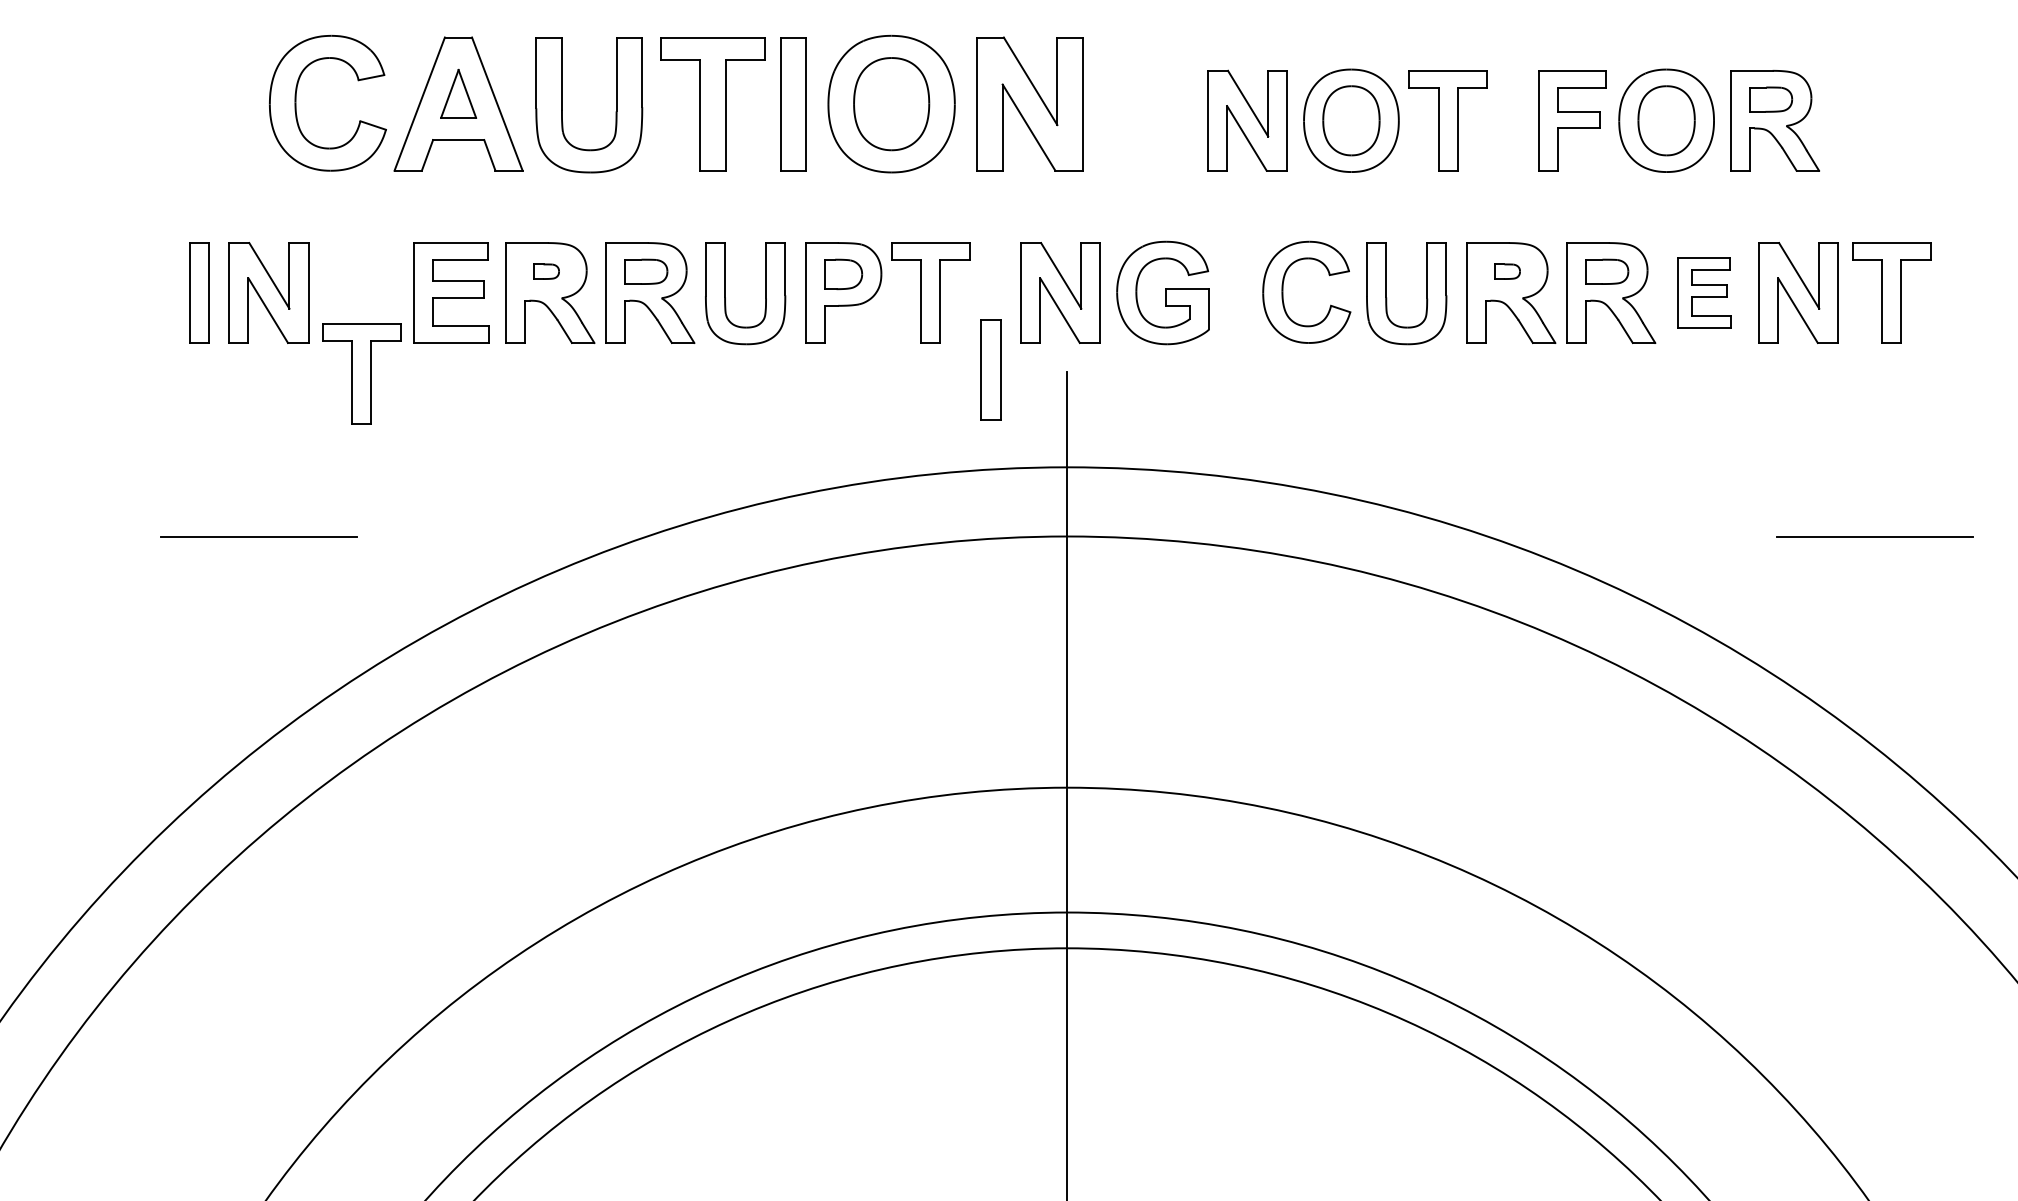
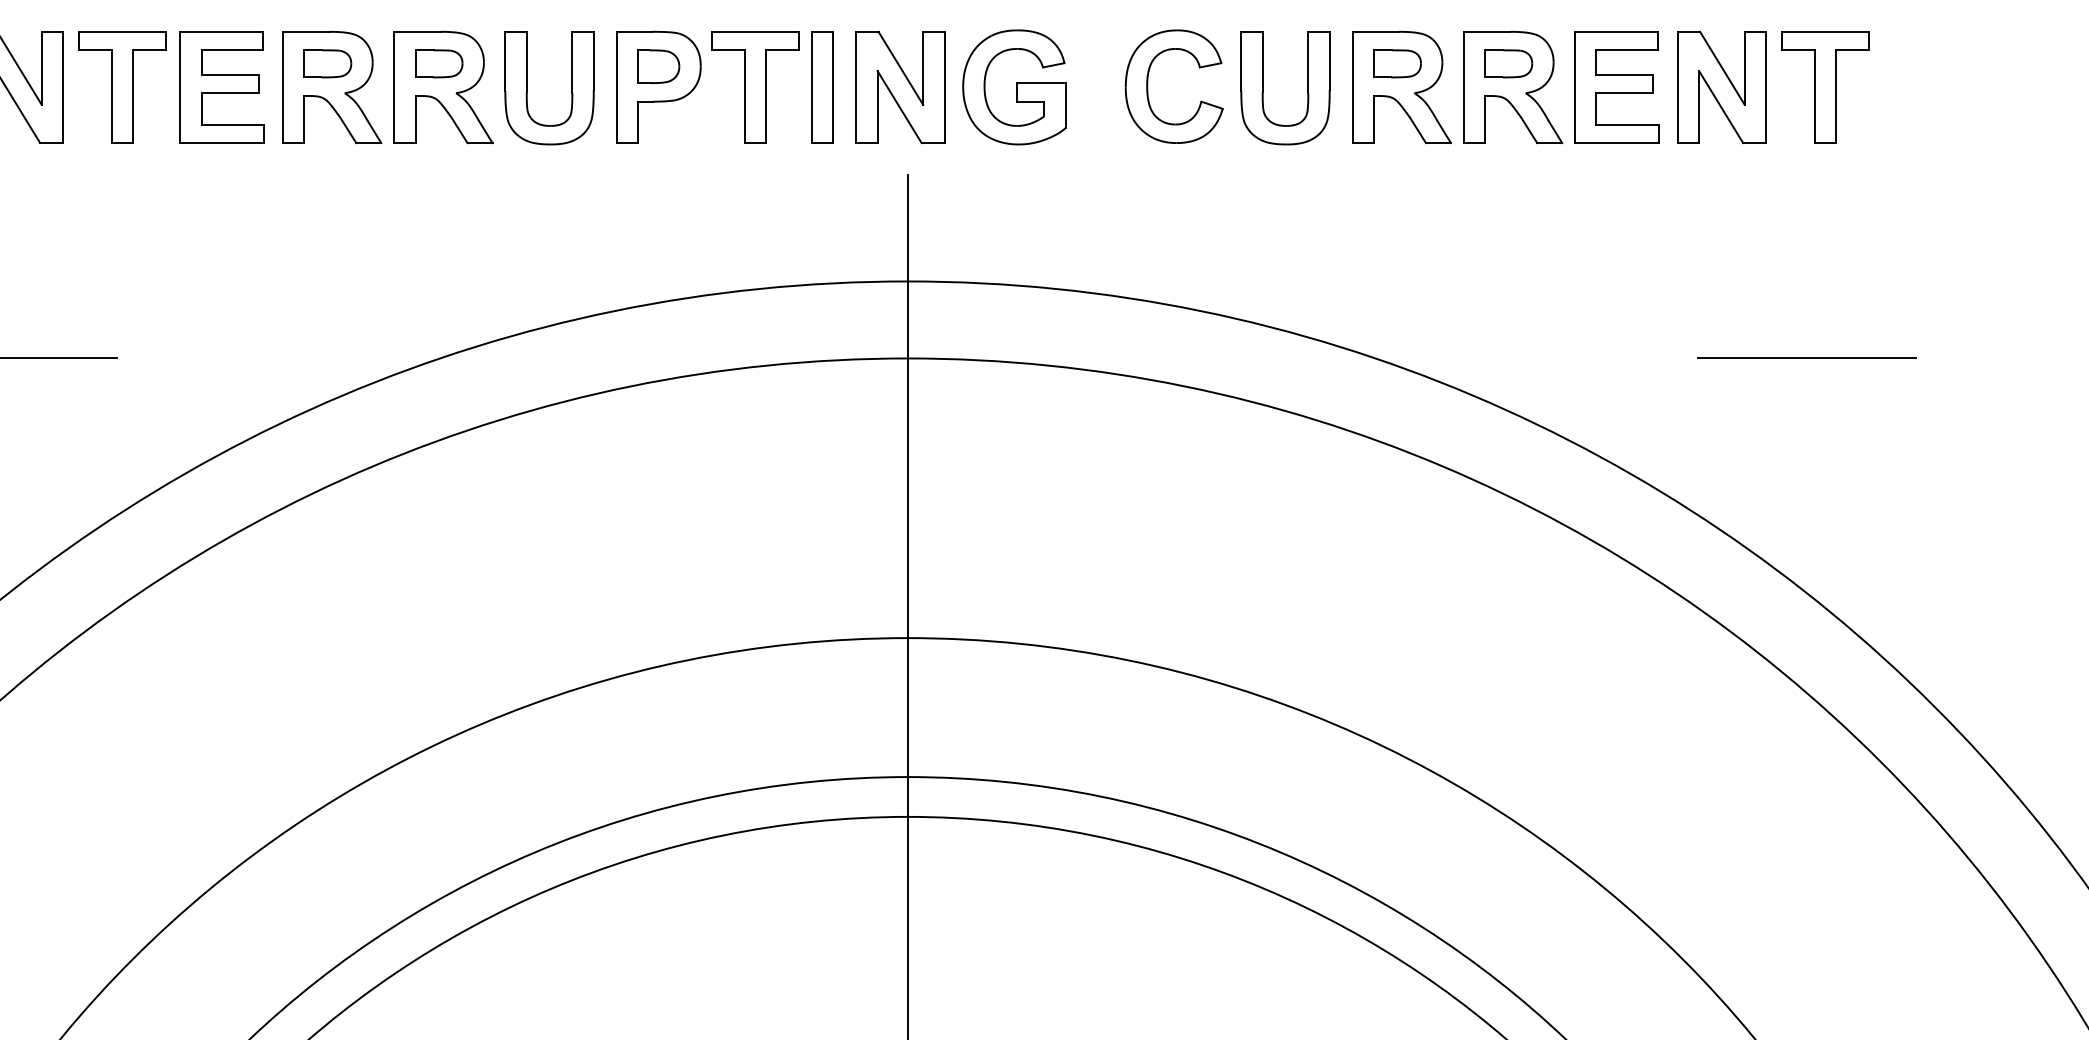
part: (546, 271) -> (327, 63), size x1.67
part: (1507, 271) -> (1397, 63), size x1.67
part: (1704, 292) -> (1617, 86), size x1.43
part: (990, 369) -> (822, 86), moved
part: (361, 373) -> (121, 86), moved

